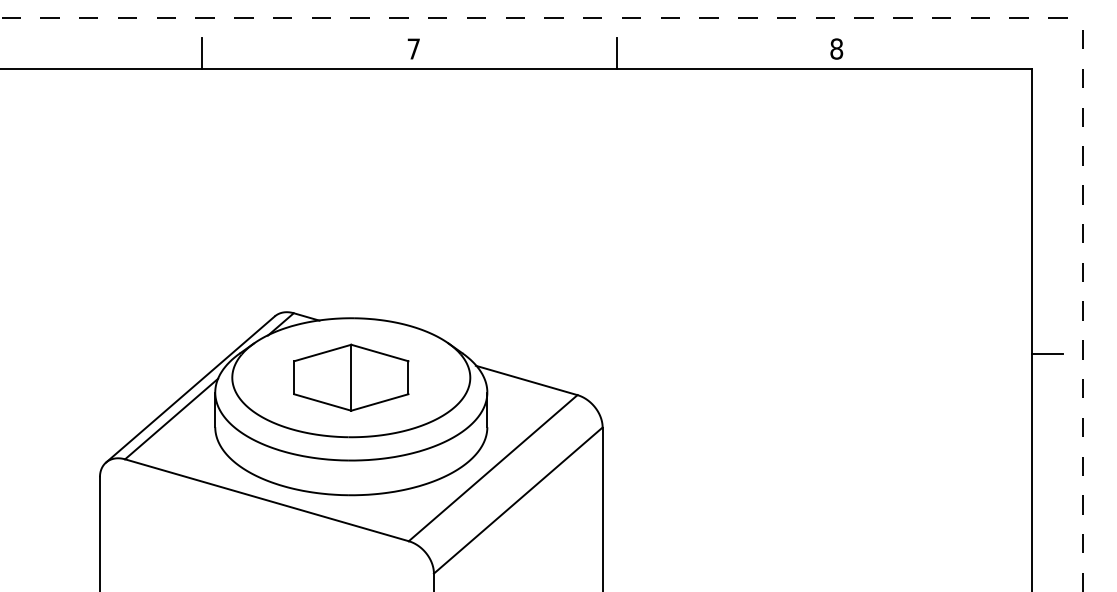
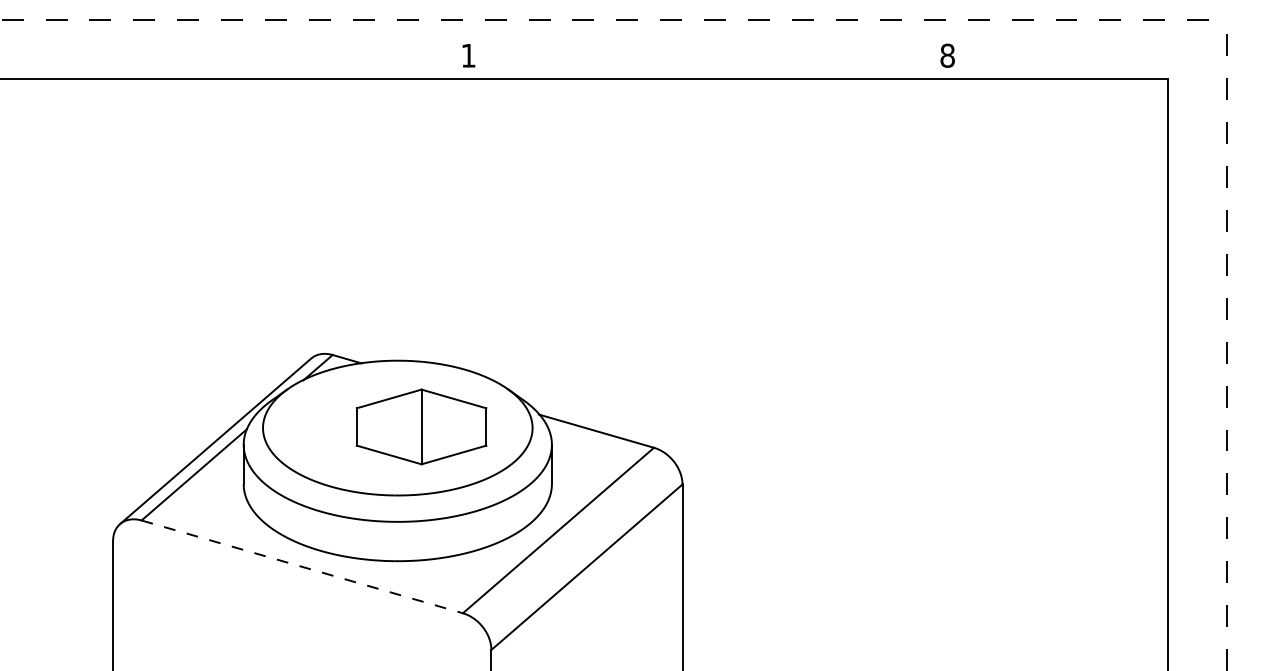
text: (413, 48) -> (468, 55), 7 -> 1
line: (202, 53) -> (229, 60), removed
line: (617, 53) -> (699, 60), removed
line: (1046, 354) -> (1185, 401), removed
part: (351, 377) -> (421, 426), moved
line: (266, 500) -> (301, 567), solid -> dashed

